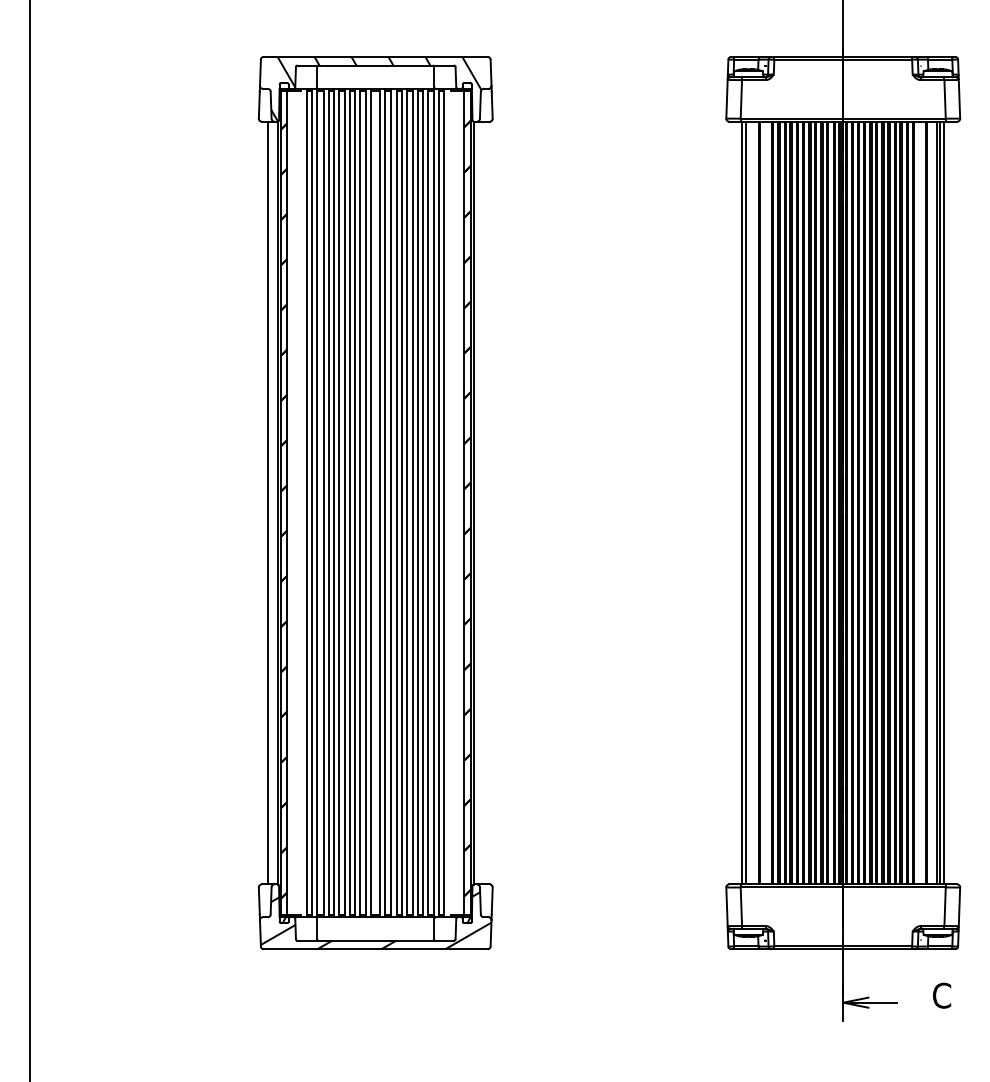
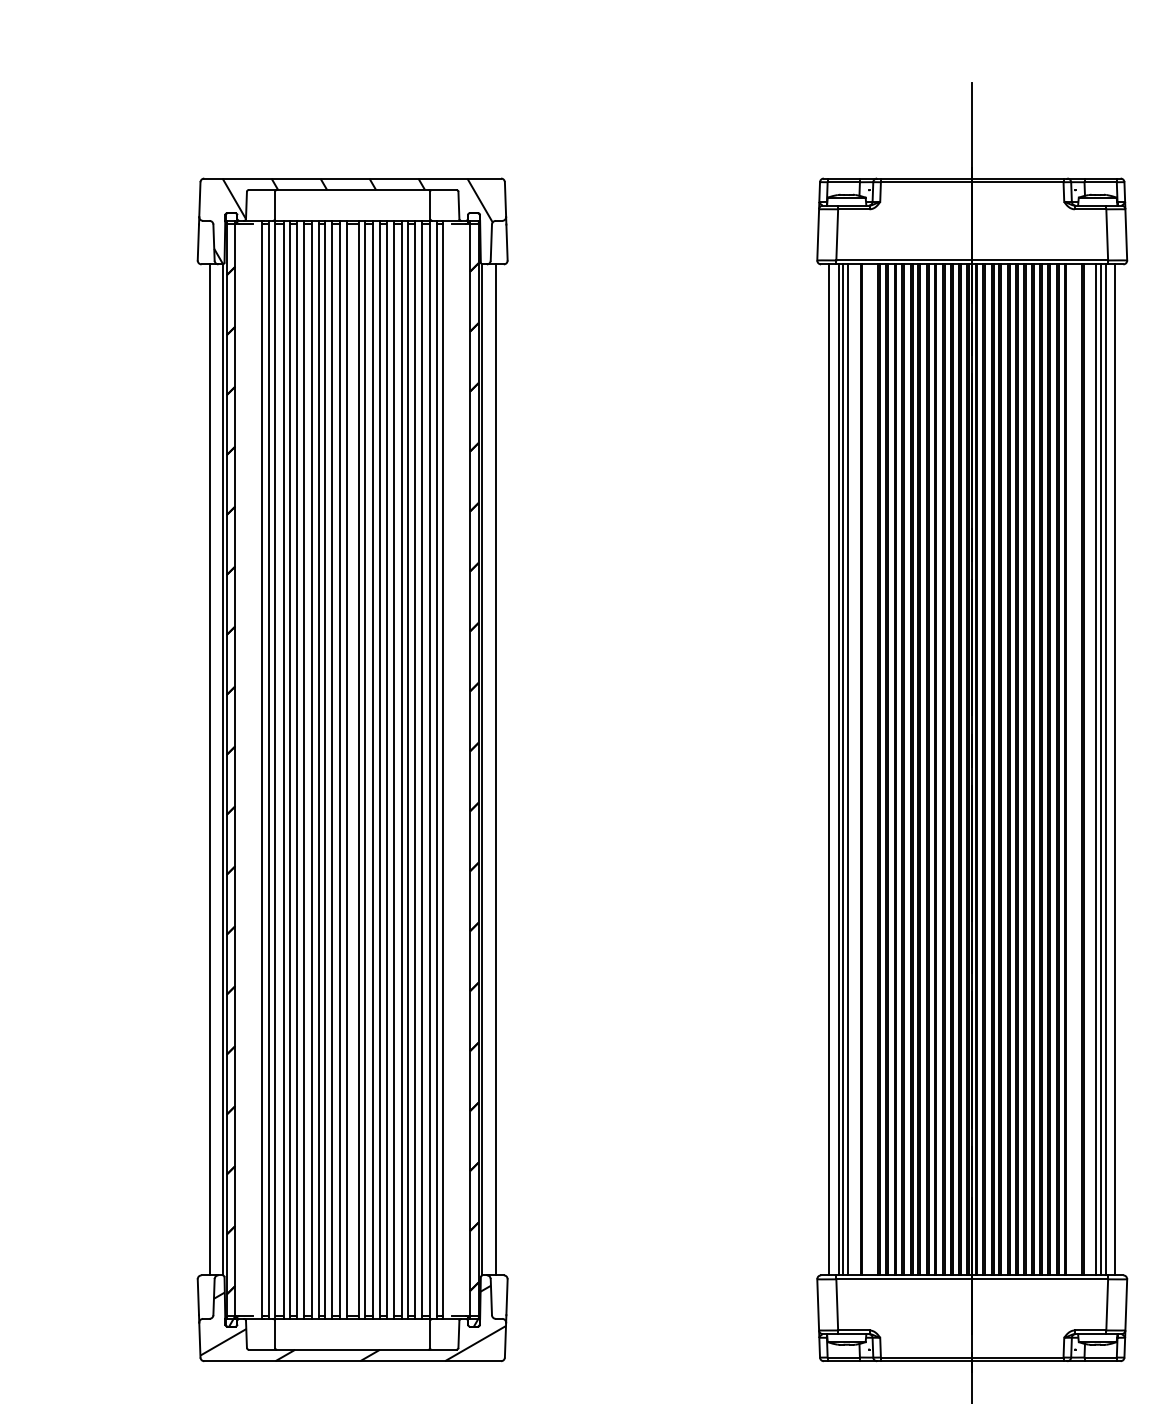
line: (483, 502) -> (495, 769), added
line: (735, 502) -> (829, 769), added
line: (749, 502) -> (847, 769), added
line: (951, 502) -> (1115, 769), added

